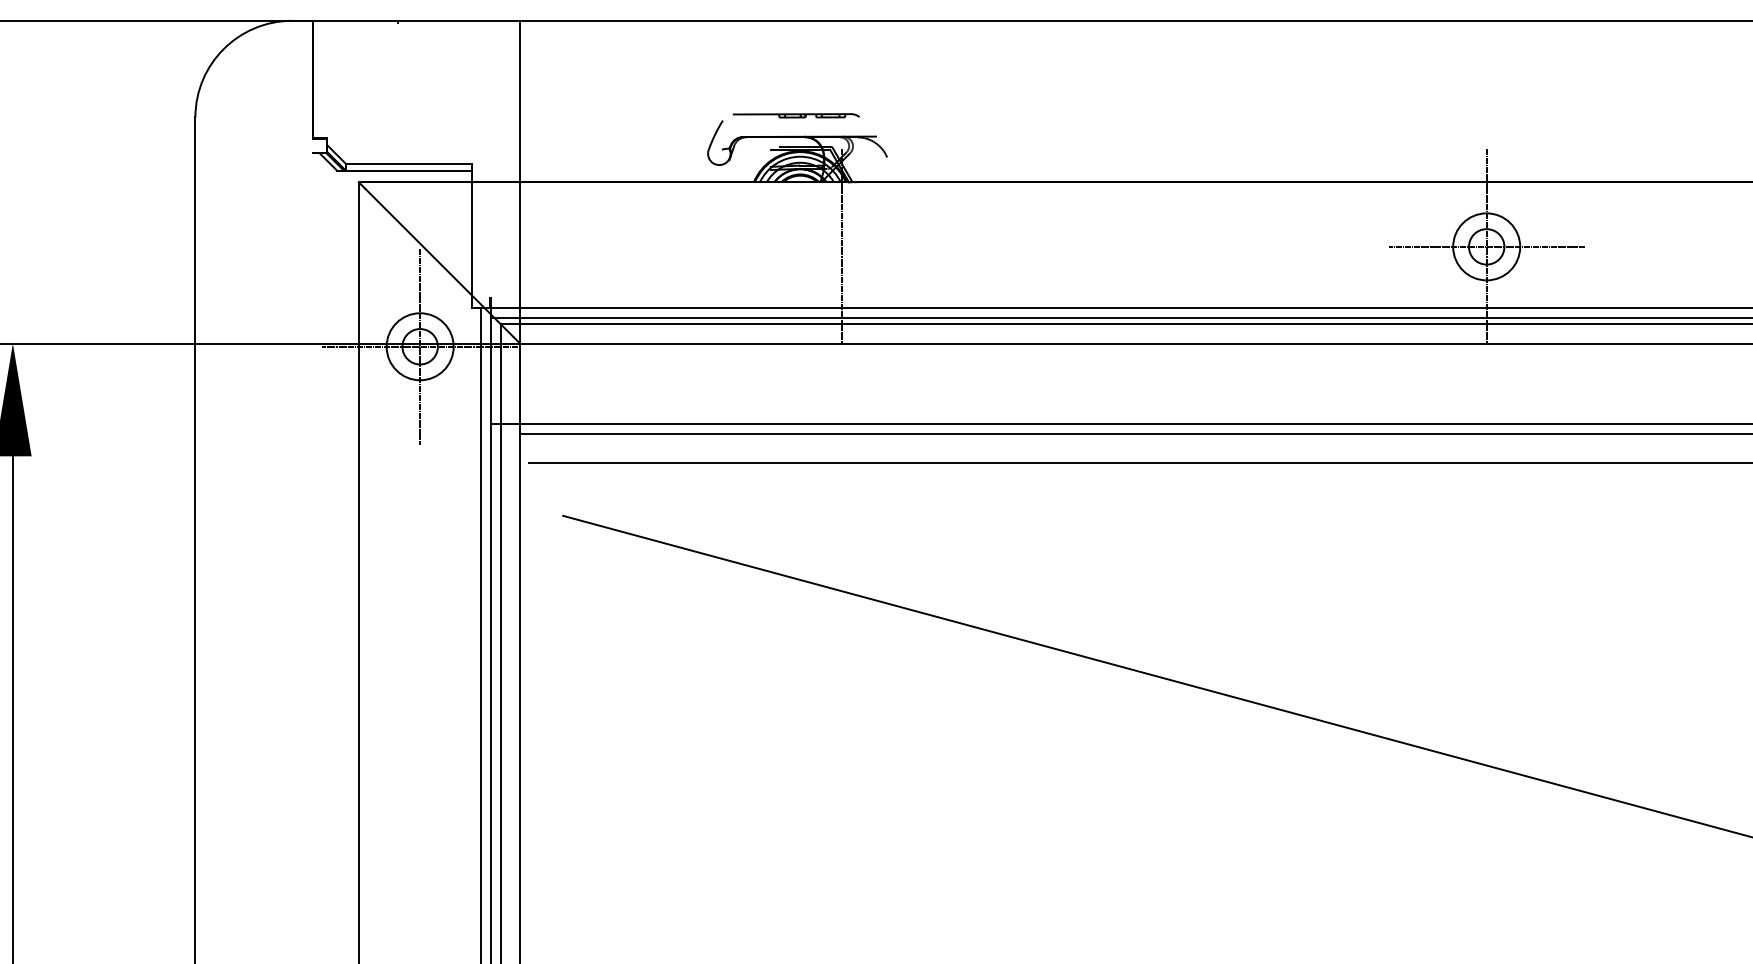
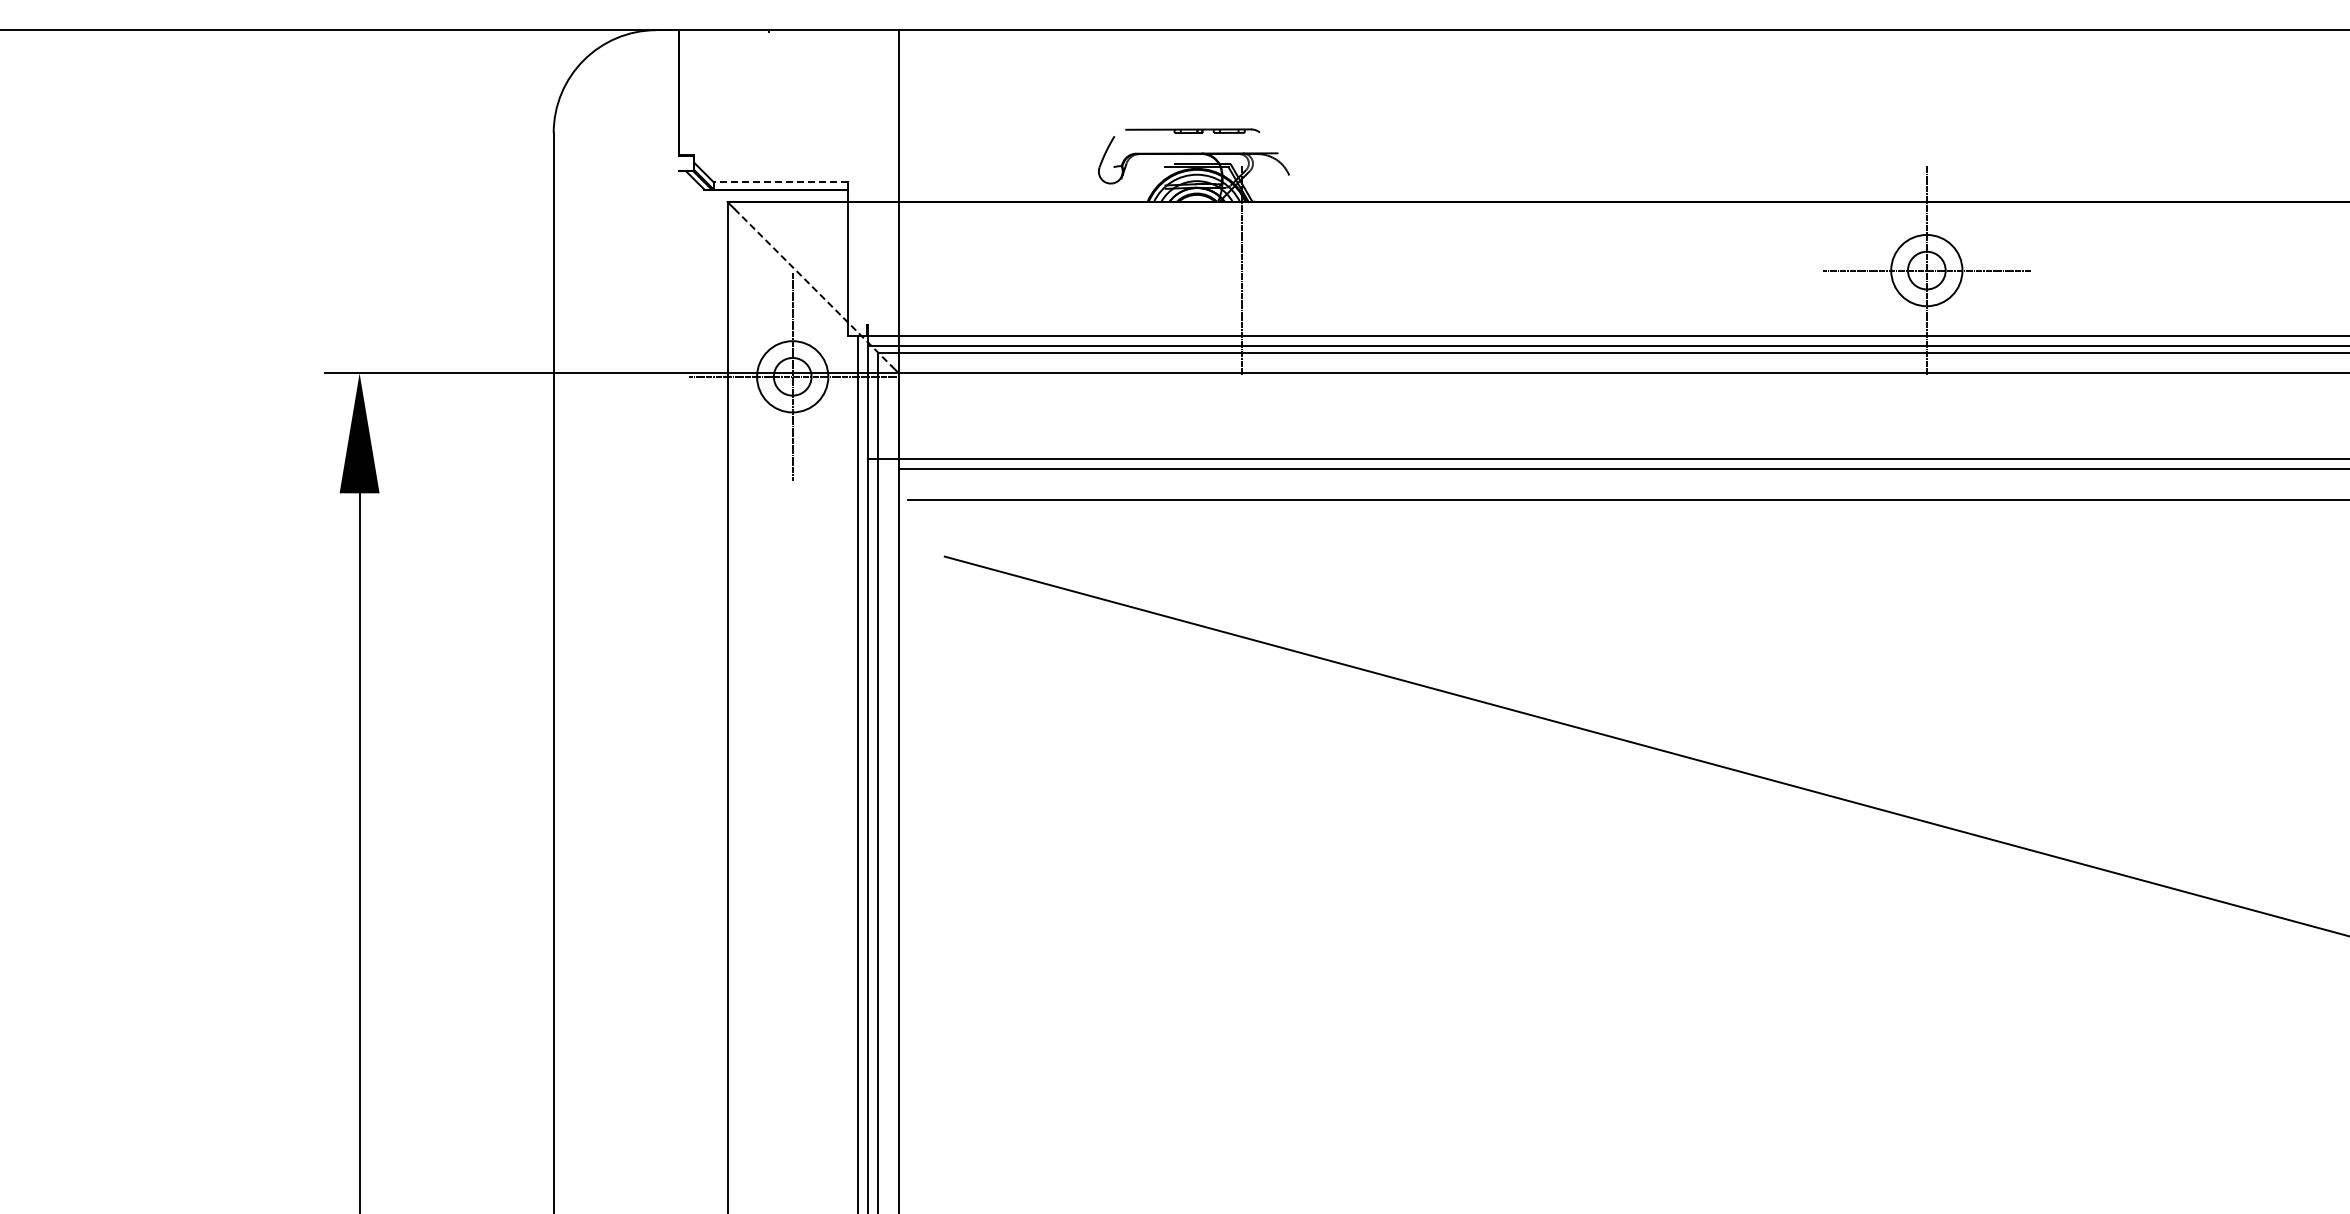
line: (408, 164) -> (780, 182), solid -> dashed
line: (439, 263) -> (813, 288), solid -> dashed

